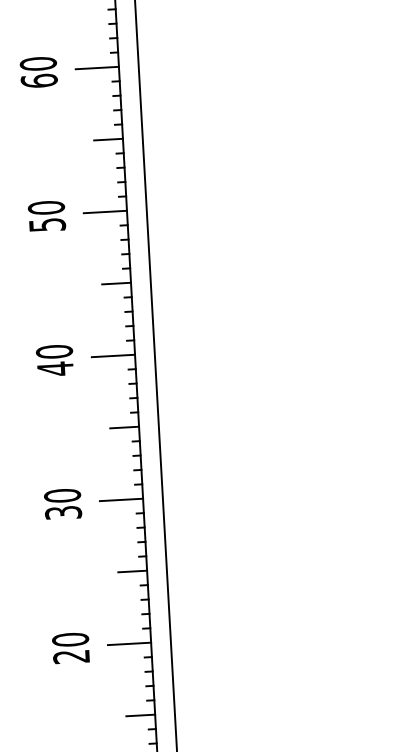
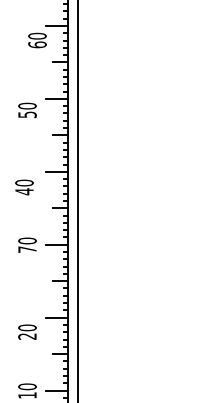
text: (38, 72) -> (37, 40), moved
text: (46, 214) -> (27, 109), moved
text: (55, 360) -> (24, 187), moved
text: (63, 512) -> (27, 249), 30 -> 70
text: (71, 646) -> (27, 331), moved

